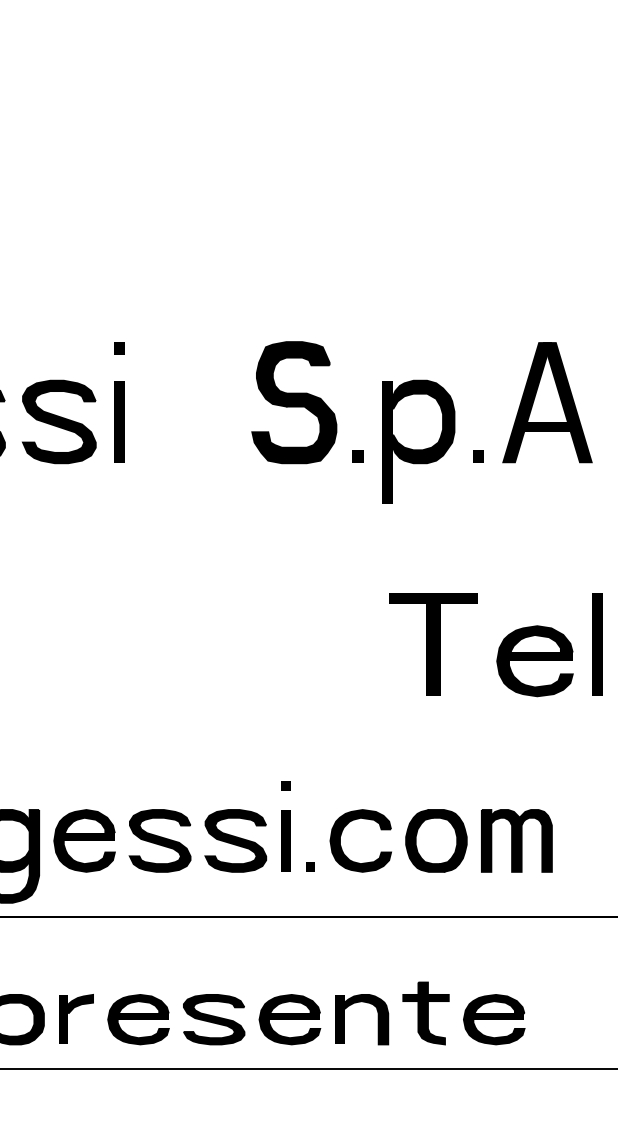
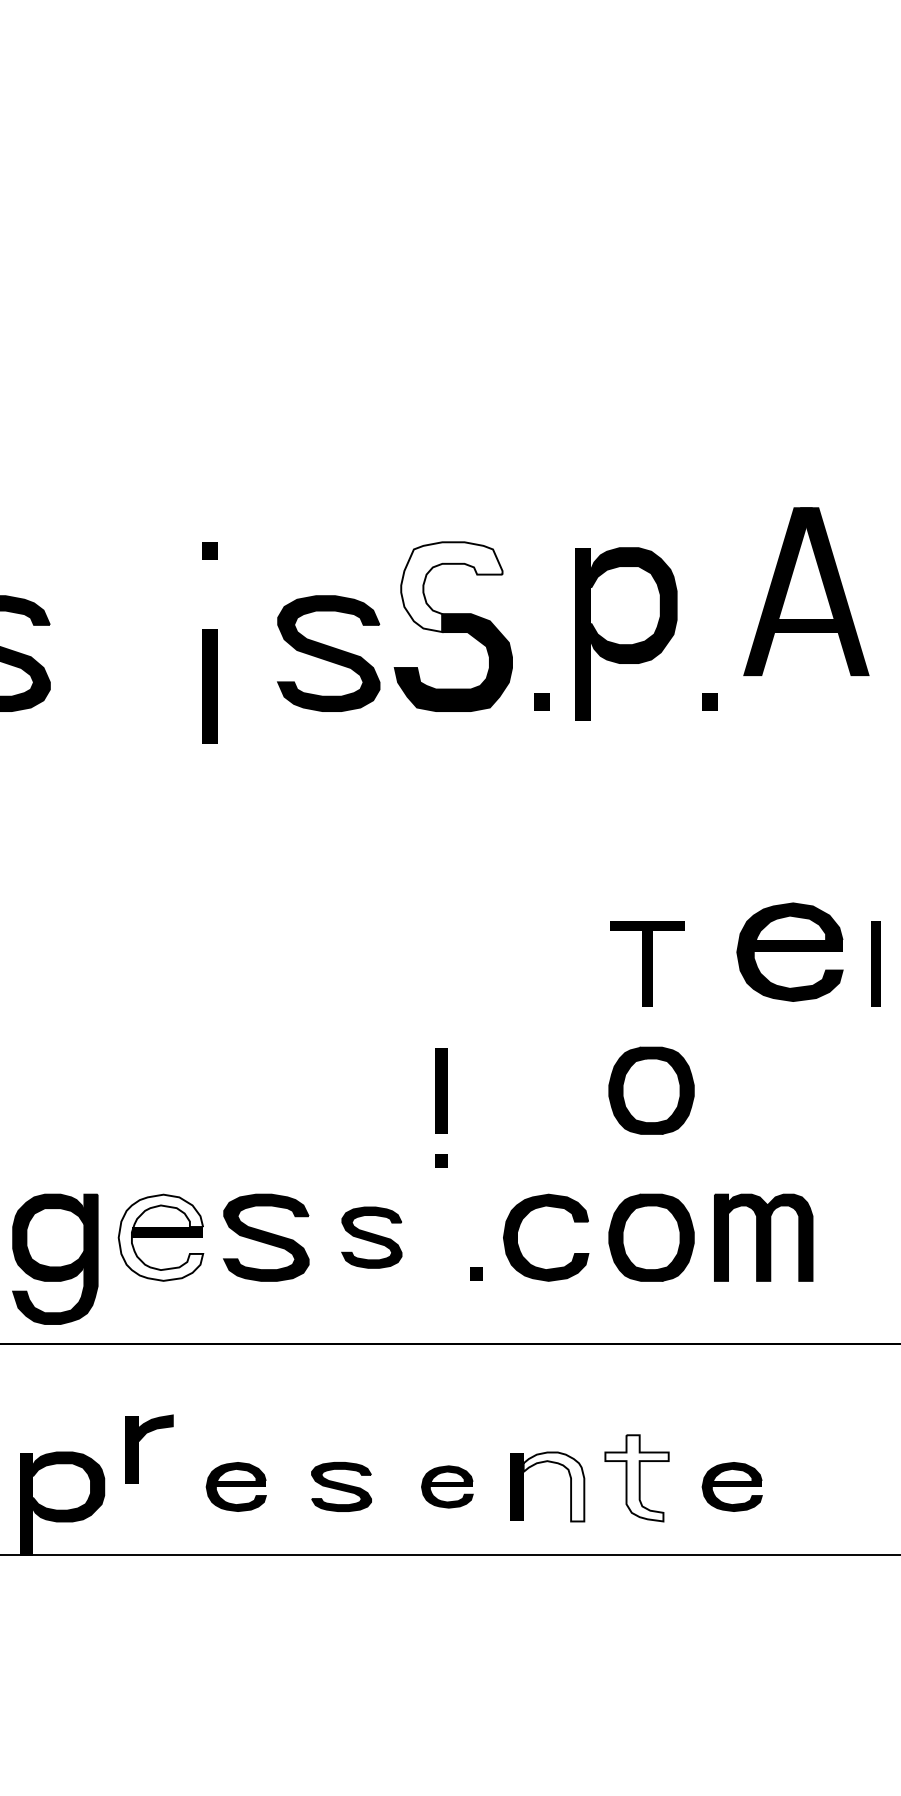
fill: (292, 374) -> (451, 587), removed
part: (547, 402) -> (806, 591), moved
part: (59, 421) -> (328, 653), moved
part: (119, 421) -> (209, 686), moved
part: (418, 441) -> (626, 633), moved
part: (433, 644) -> (647, 964), size x0.6
part: (597, 644) -> (875, 964), size x0.6
part: (534, 660) -> (789, 951), moved
part: (436, 735) -> (651, 1090), added
fill: (84, 840) -> (160, 1237), removed
part: (235, 840) -> (371, 1237), size x0.7
part: (285, 840) -> (441, 1090), moved
fill: (425, 1013) -> (636, 1478), removed
part: (68, 1018) -> (138, 1448), moved
part: (138, 1019) -> (236, 1486), size x0.7
part: (214, 1019) -> (341, 1486), size x0.7
part: (290, 1019) -> (447, 1486), size x0.6
fill: (366, 1019) -> (553, 1486), removed
part: (494, 1019) -> (732, 1486), size x0.7

